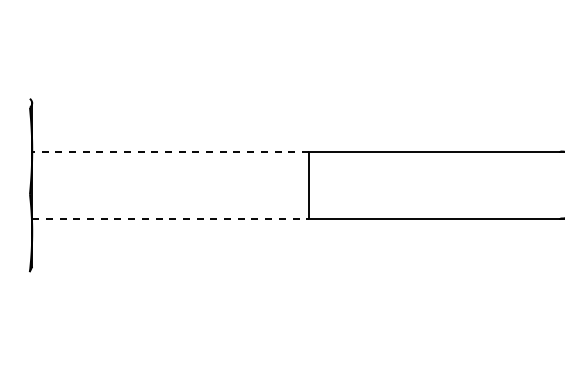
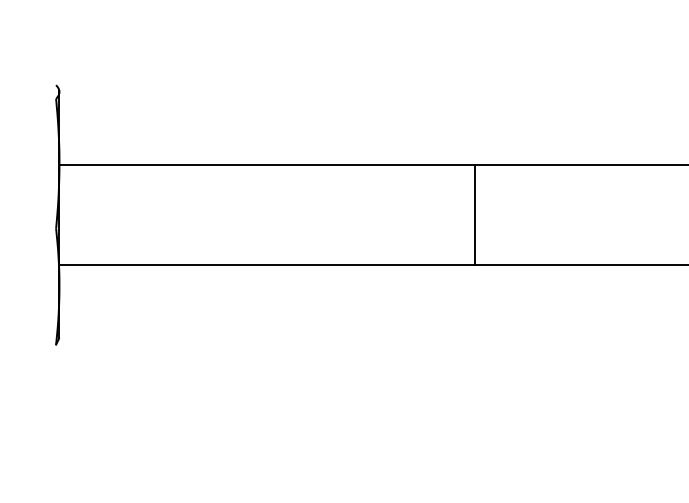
line: (170, 151) -> (267, 164), dashed -> solid
line: (171, 218) -> (268, 265), dashed -> solid

